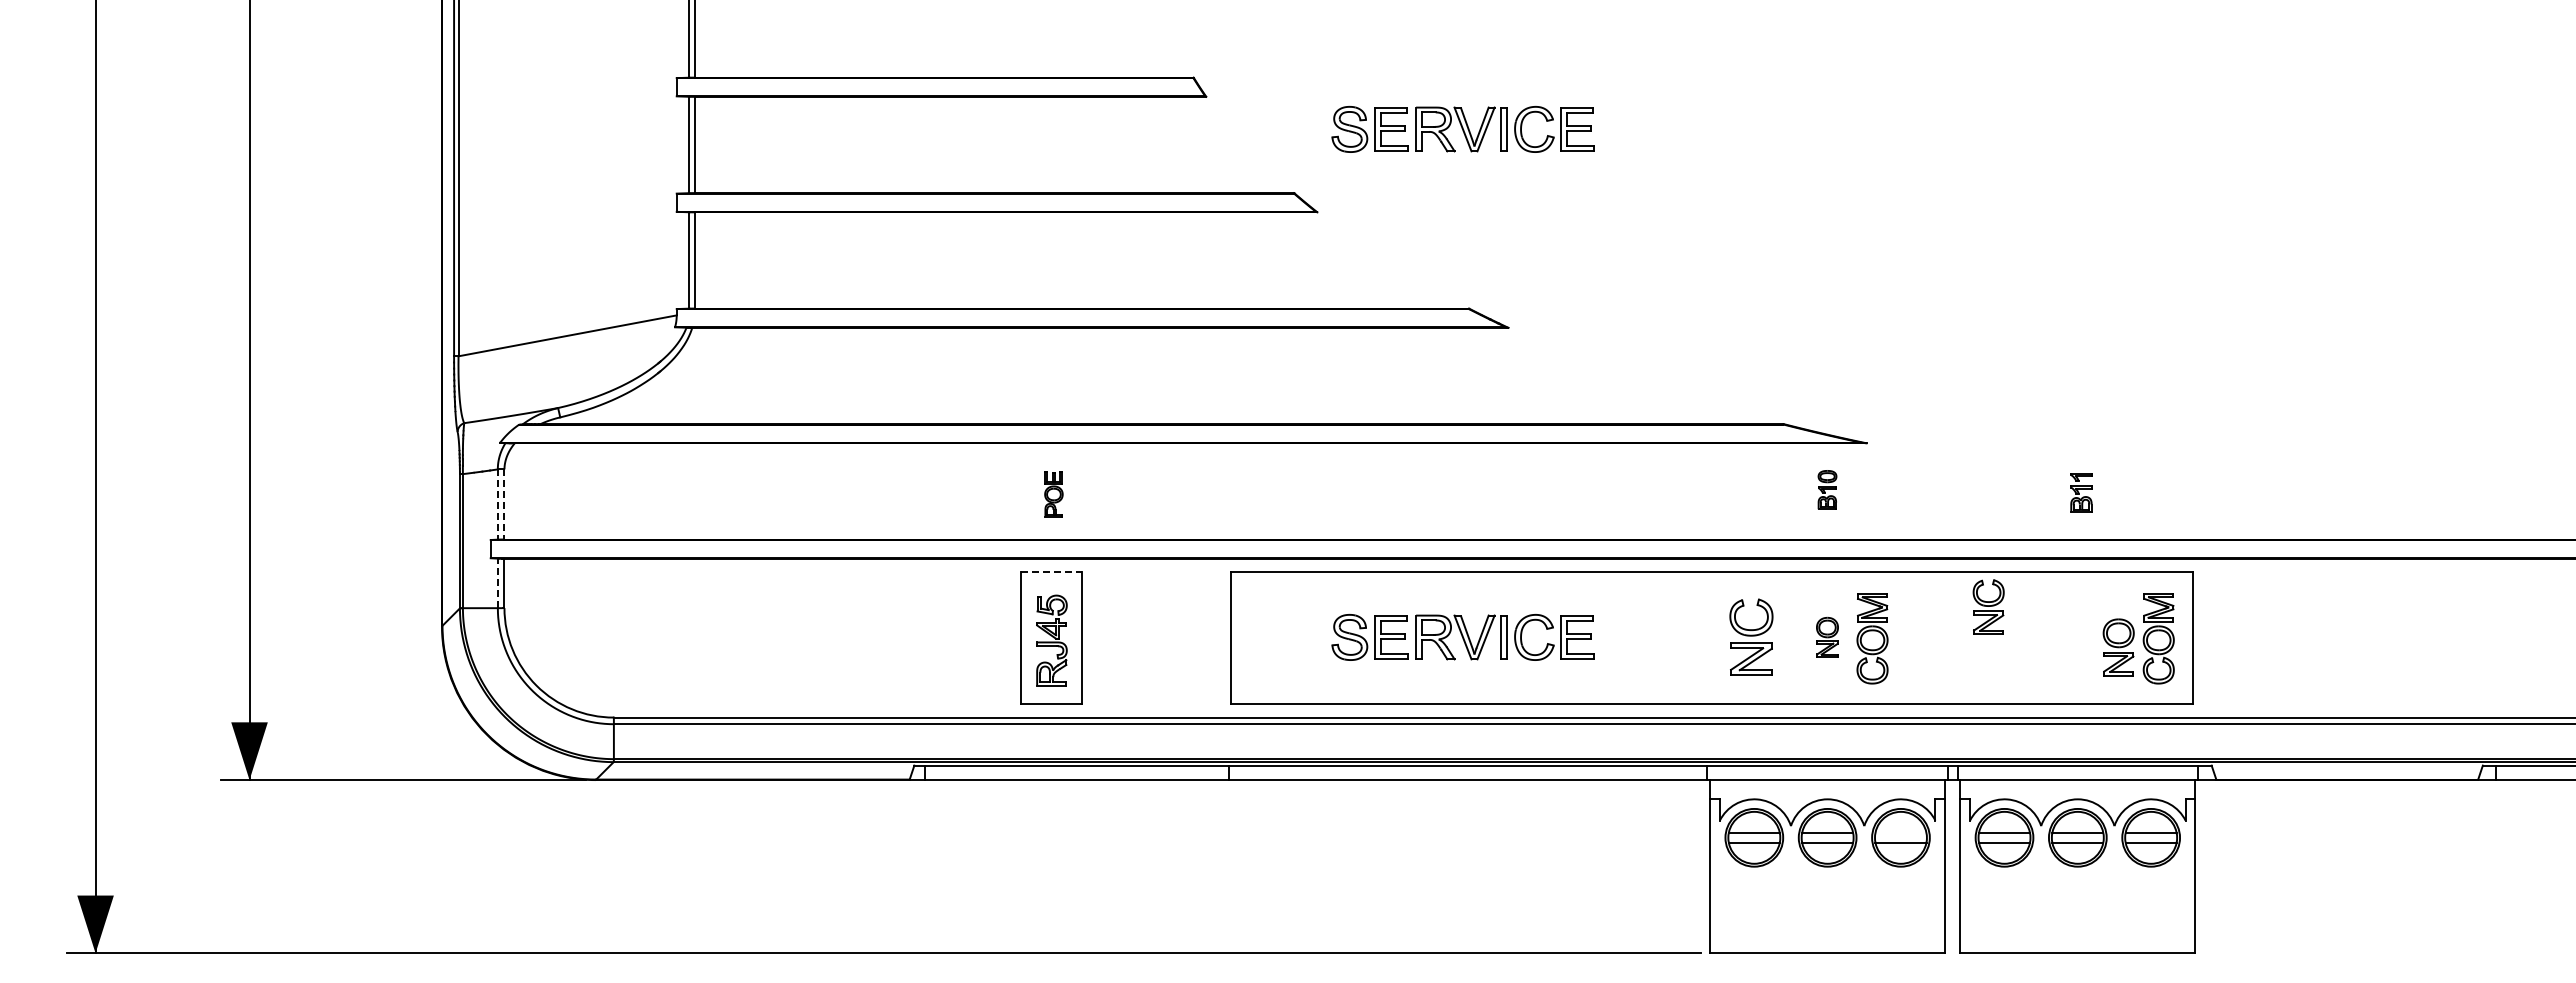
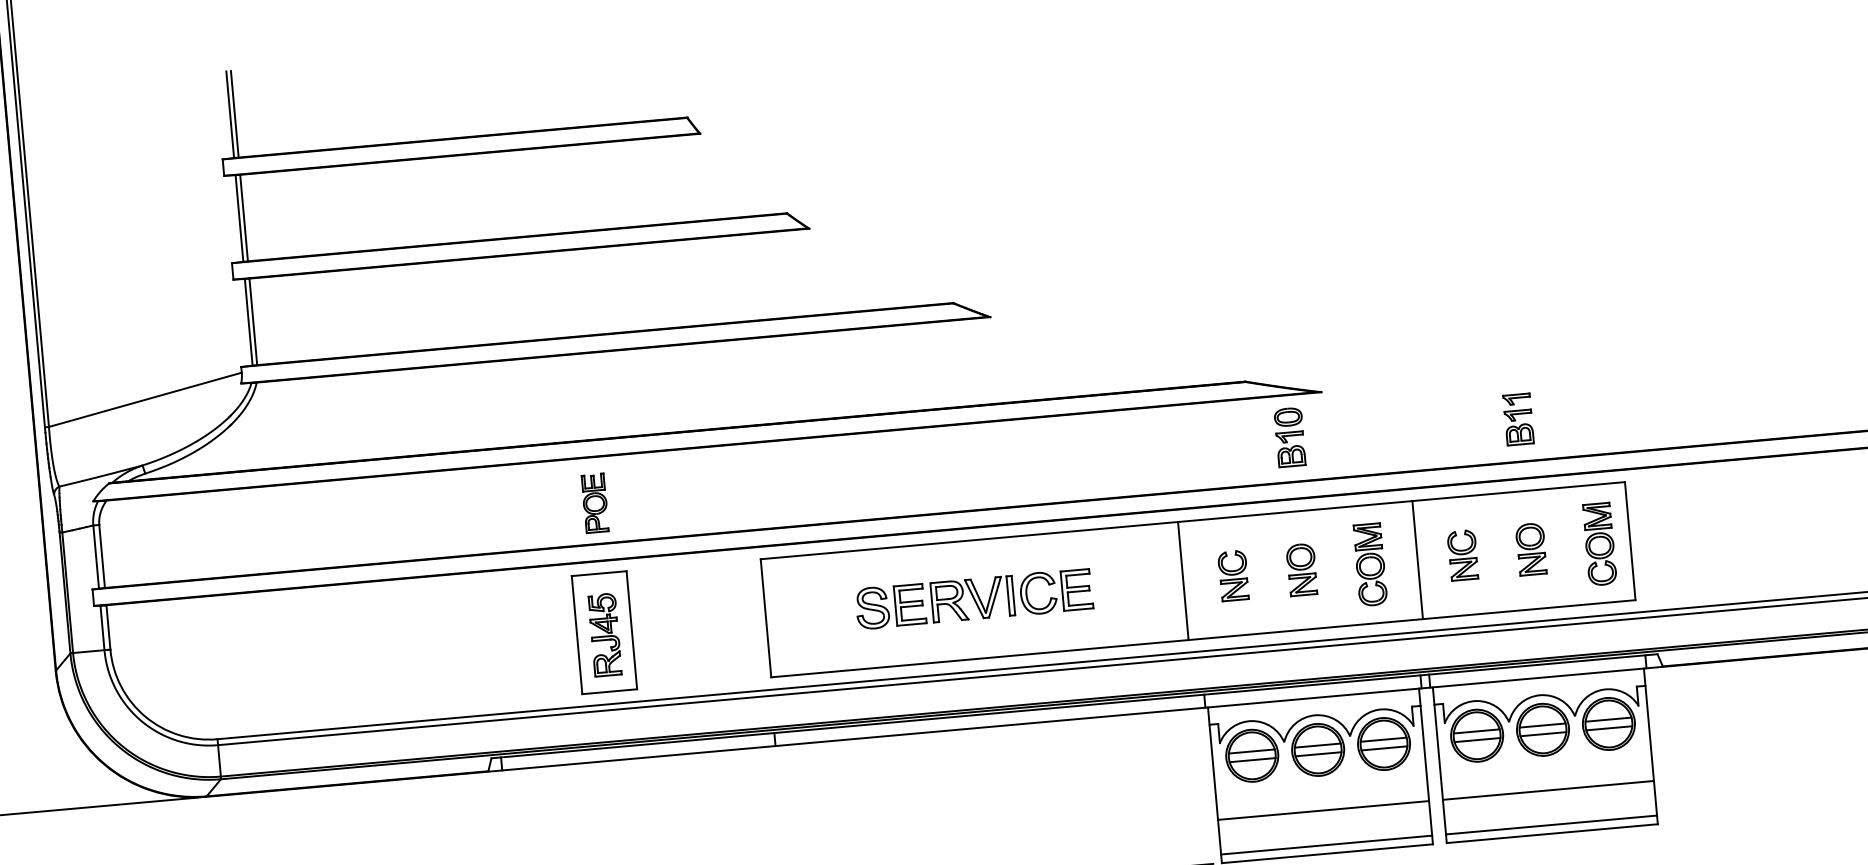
part: (1462, 129) -> (933, 142), removed
part: (1827, 489) -> (1290, 436), size x1.67
part: (2081, 492) -> (1518, 419), size x1.43
part: (1053, 493) -> (594, 502), size x1.43
line: (504, 504) -> (102, 556), dashed -> solid
line: (497, 505) -> (95, 557), dashed -> solid
line: (1051, 572) -> (599, 573), dashed -> solid
line: (497, 583) -> (102, 628), dashed -> solid
part: (1988, 606) -> (1462, 554), moved
part: (1751, 636) -> (1233, 575), size x0.71
line: (1695, 637) -> (1183, 580), added
part: (1827, 637) -> (1301, 569), size x1.43
line: (1956, 637) -> (1417, 559), added
part: (1872, 638) -> (1370, 564), moved
part: (2118, 647) -> (1531, 549), moved
line: (1900, 833) -> (1383, 740), added
line: (1827, 905) -> (1323, 810), added
line: (2077, 905) -> (1548, 790), added
line: (1827, 943) -> (1326, 844), added
line: (2077, 943) -> (1551, 824), added

